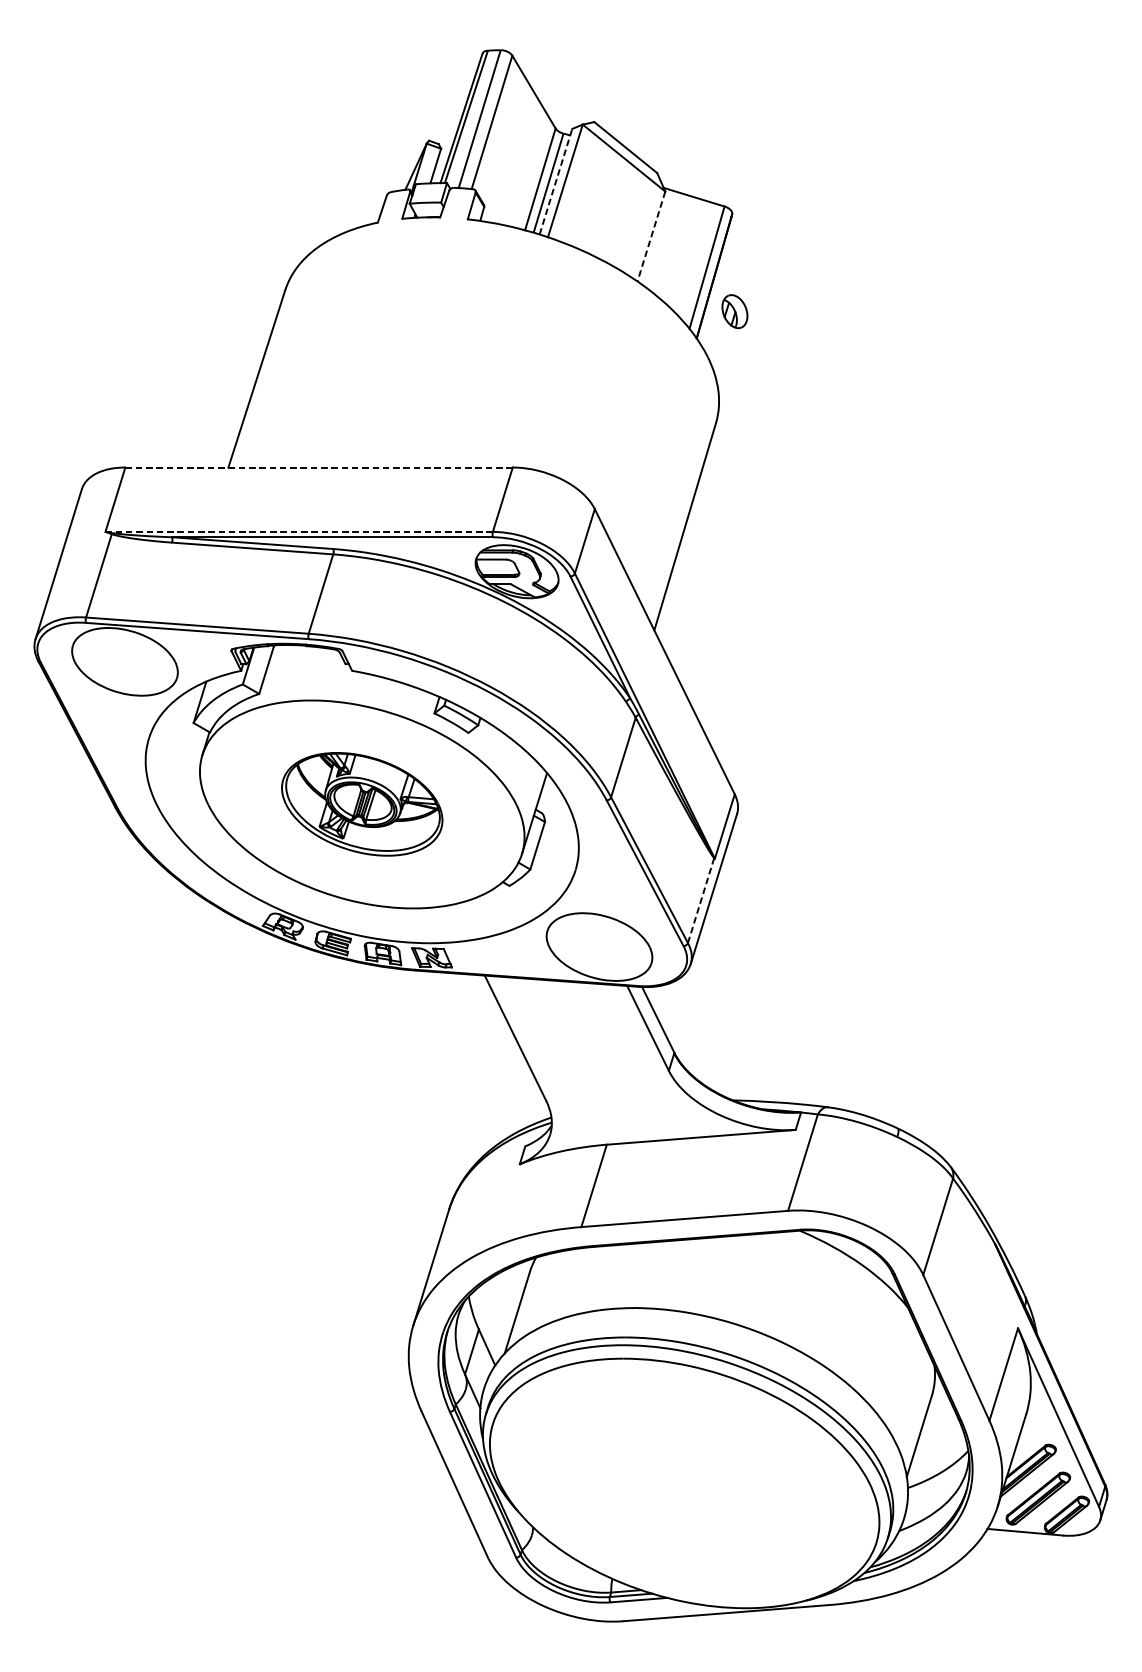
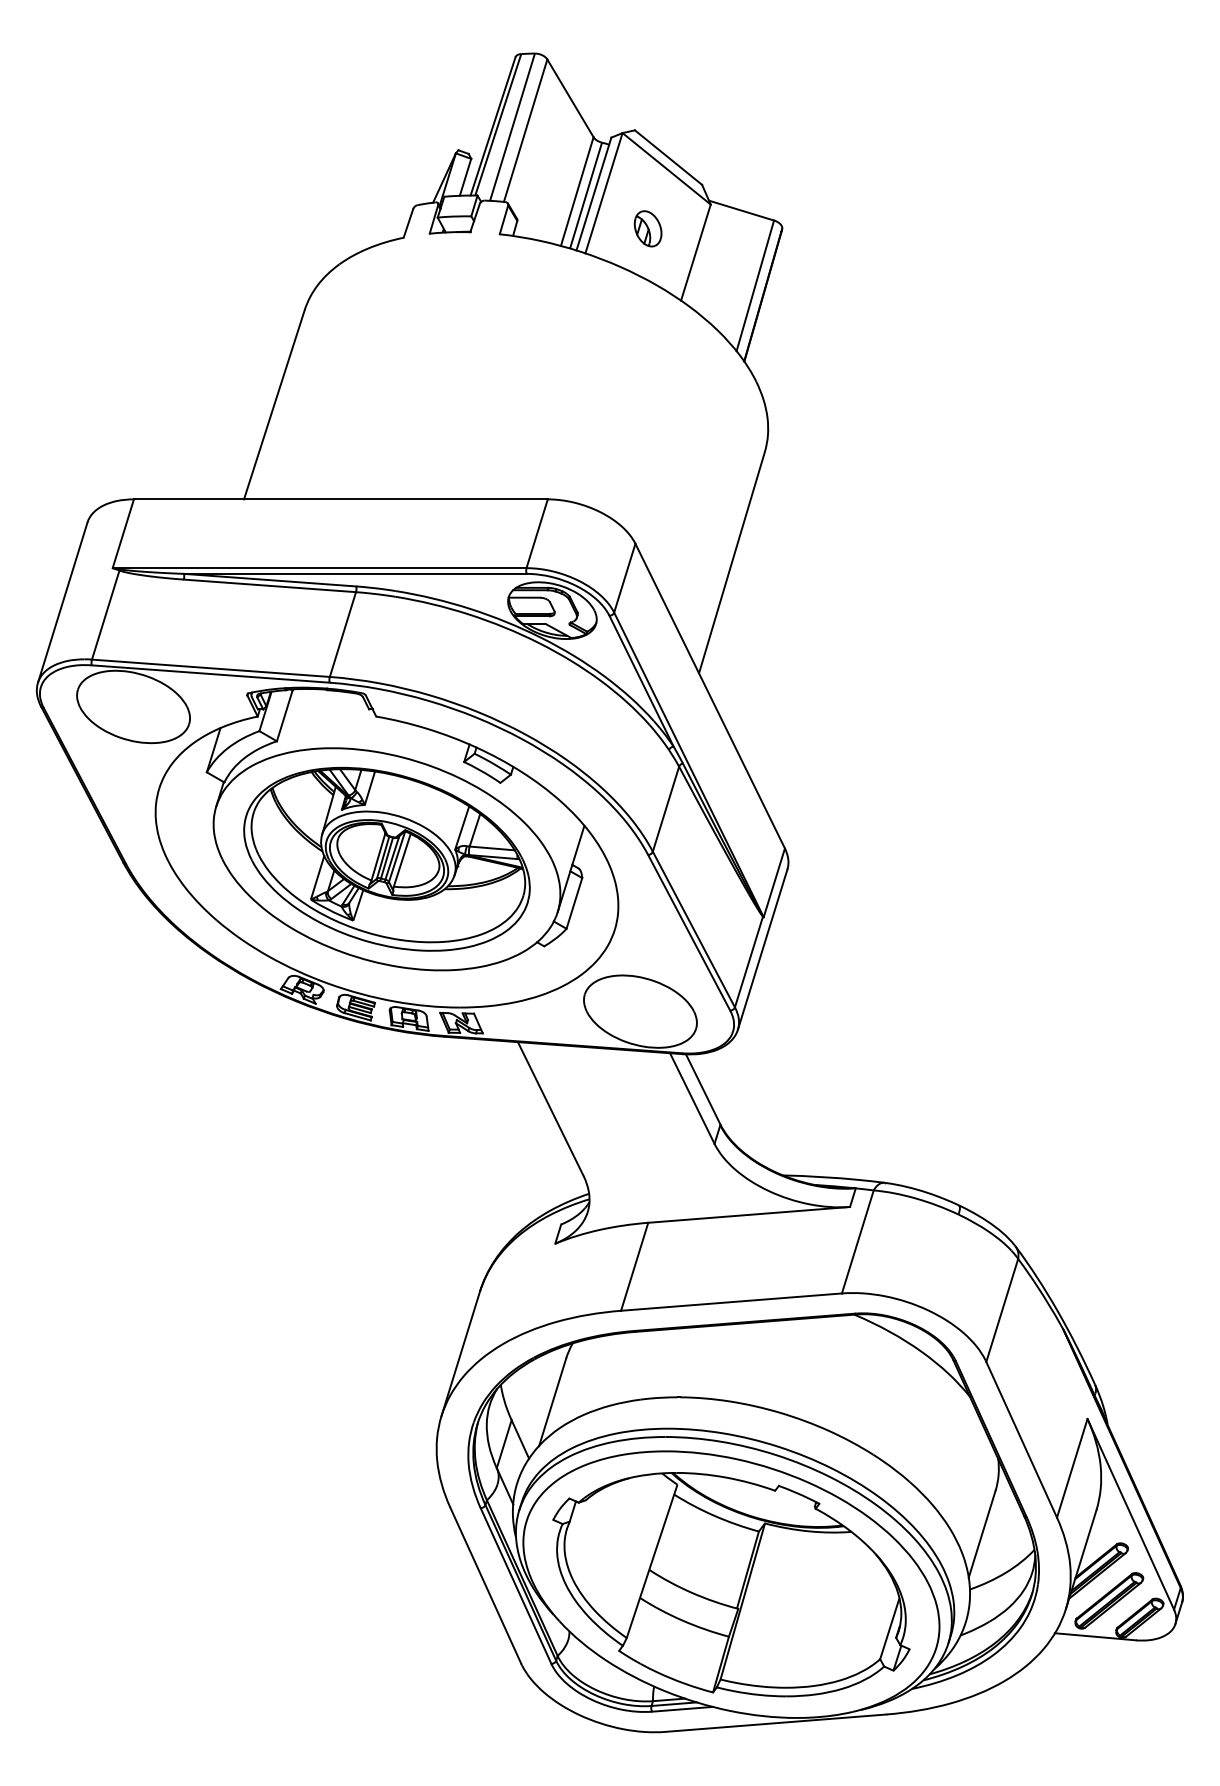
line: (556, 181) -> (594, 193), dashed -> solid
line: (651, 237) -> (695, 253), dashed -> solid
part: (734, 311) -> (647, 228), moved
line: (318, 467) -> (340, 499), dashed -> solid
line: (299, 532) -> (319, 568), dashed -> solid
part: (361, 803) -> (386, 858), size x1.67
line: (700, 901) -> (748, 962), dashed -> solid
part: (684, 1483) -> (731, 1584), added

